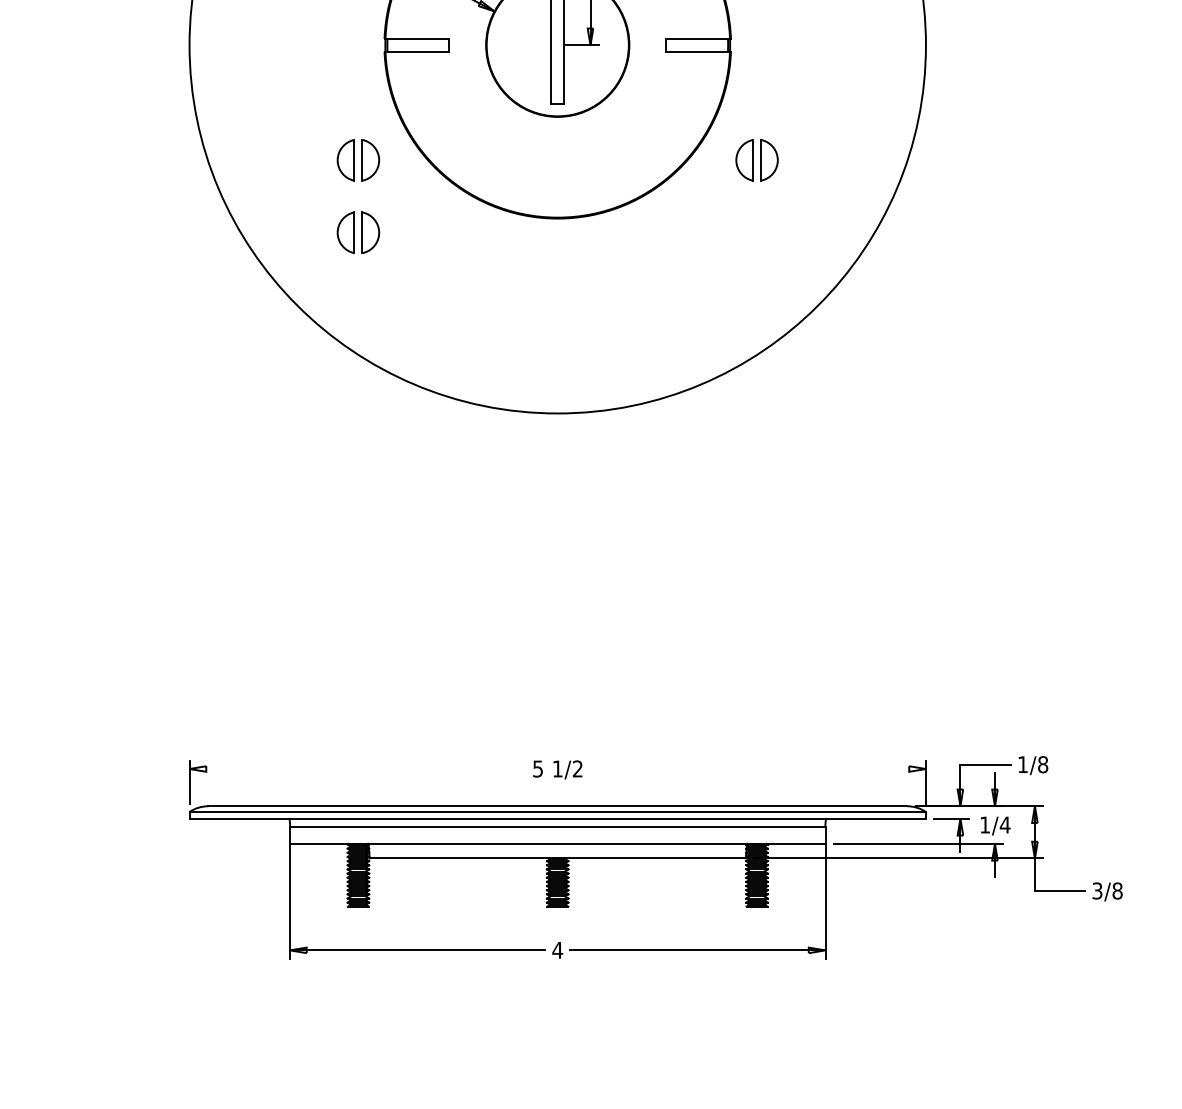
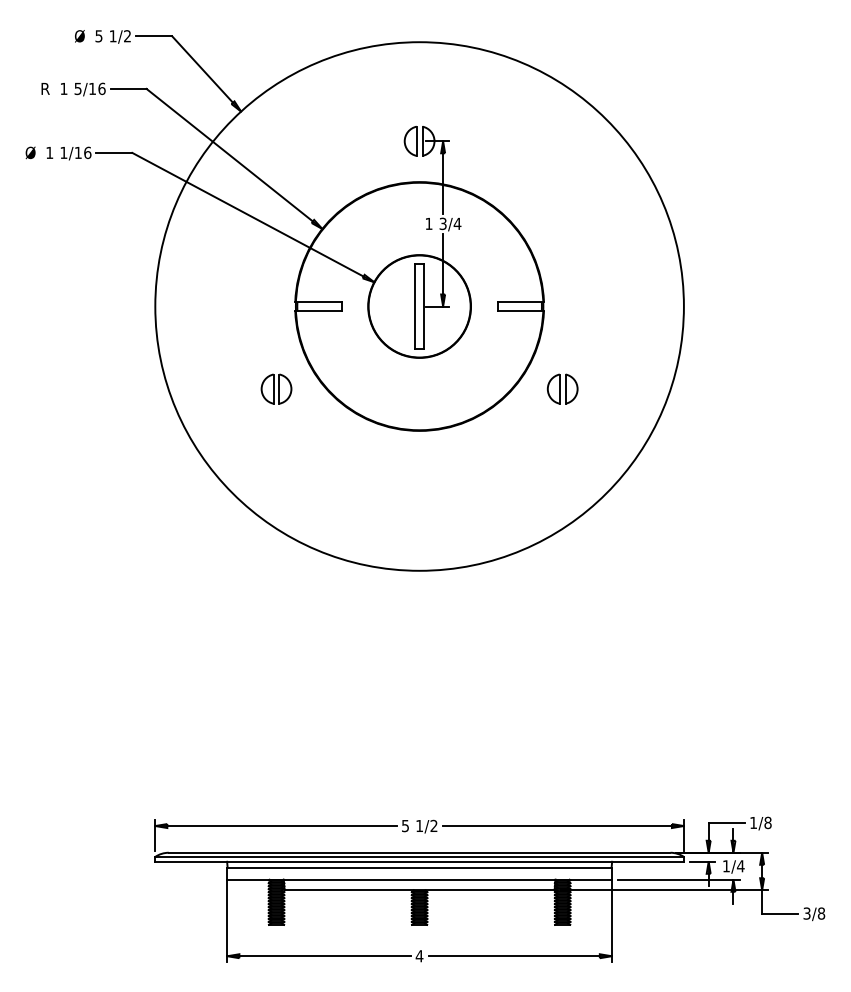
part: (358, 231) -> (276, 440), removed
line: (356, 769) -> (275, 826), added
line: (756, 769) -> (562, 826), added

